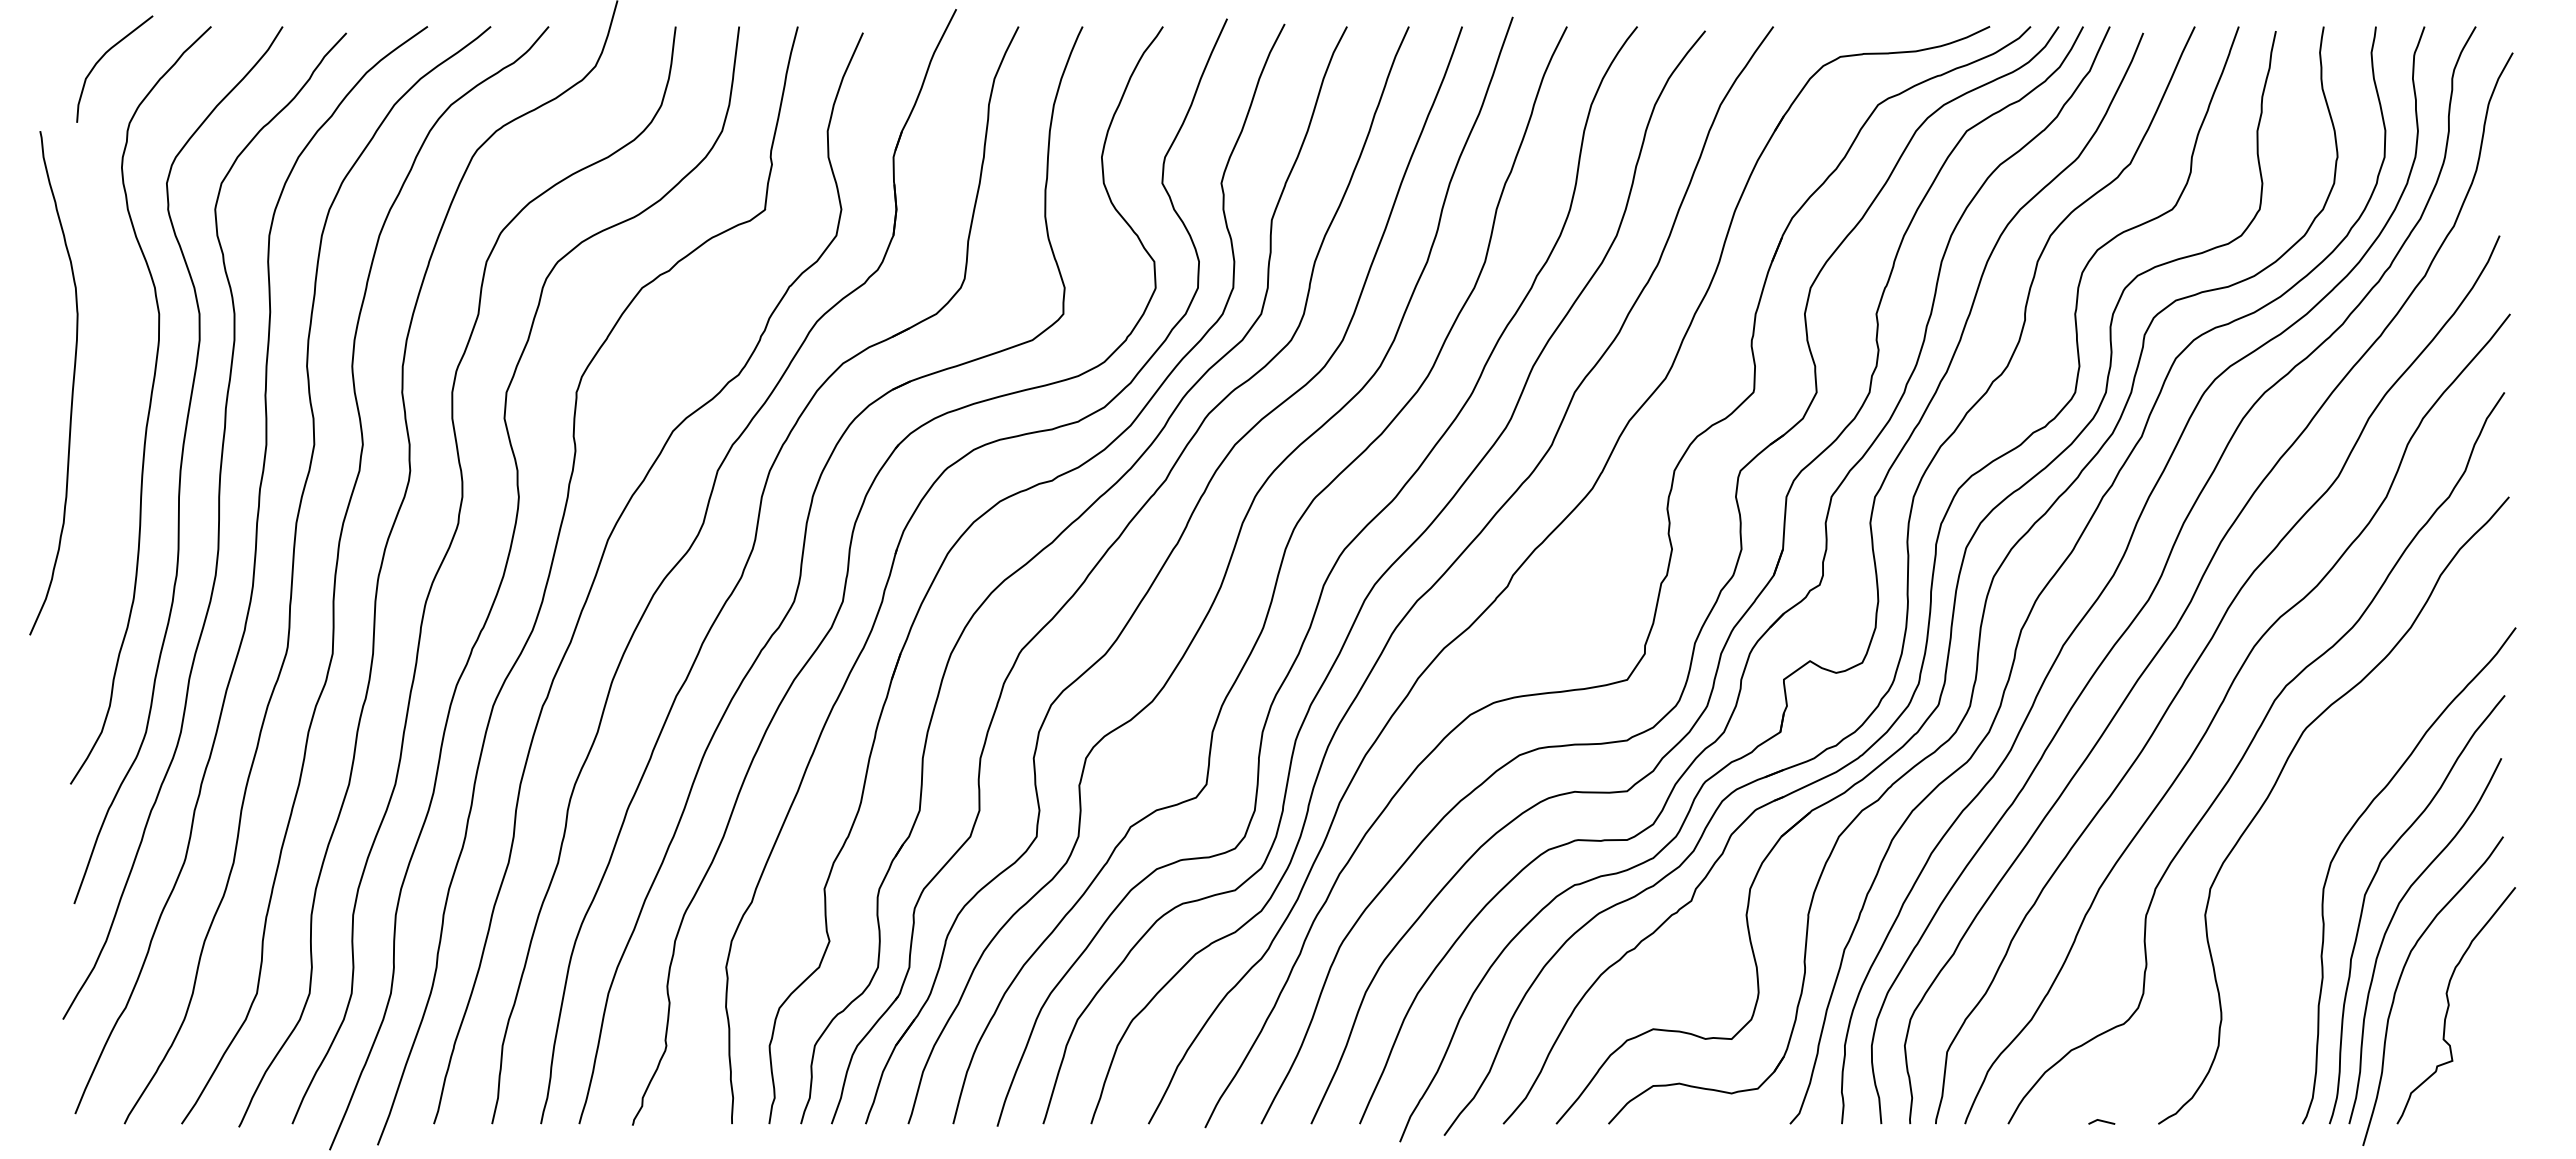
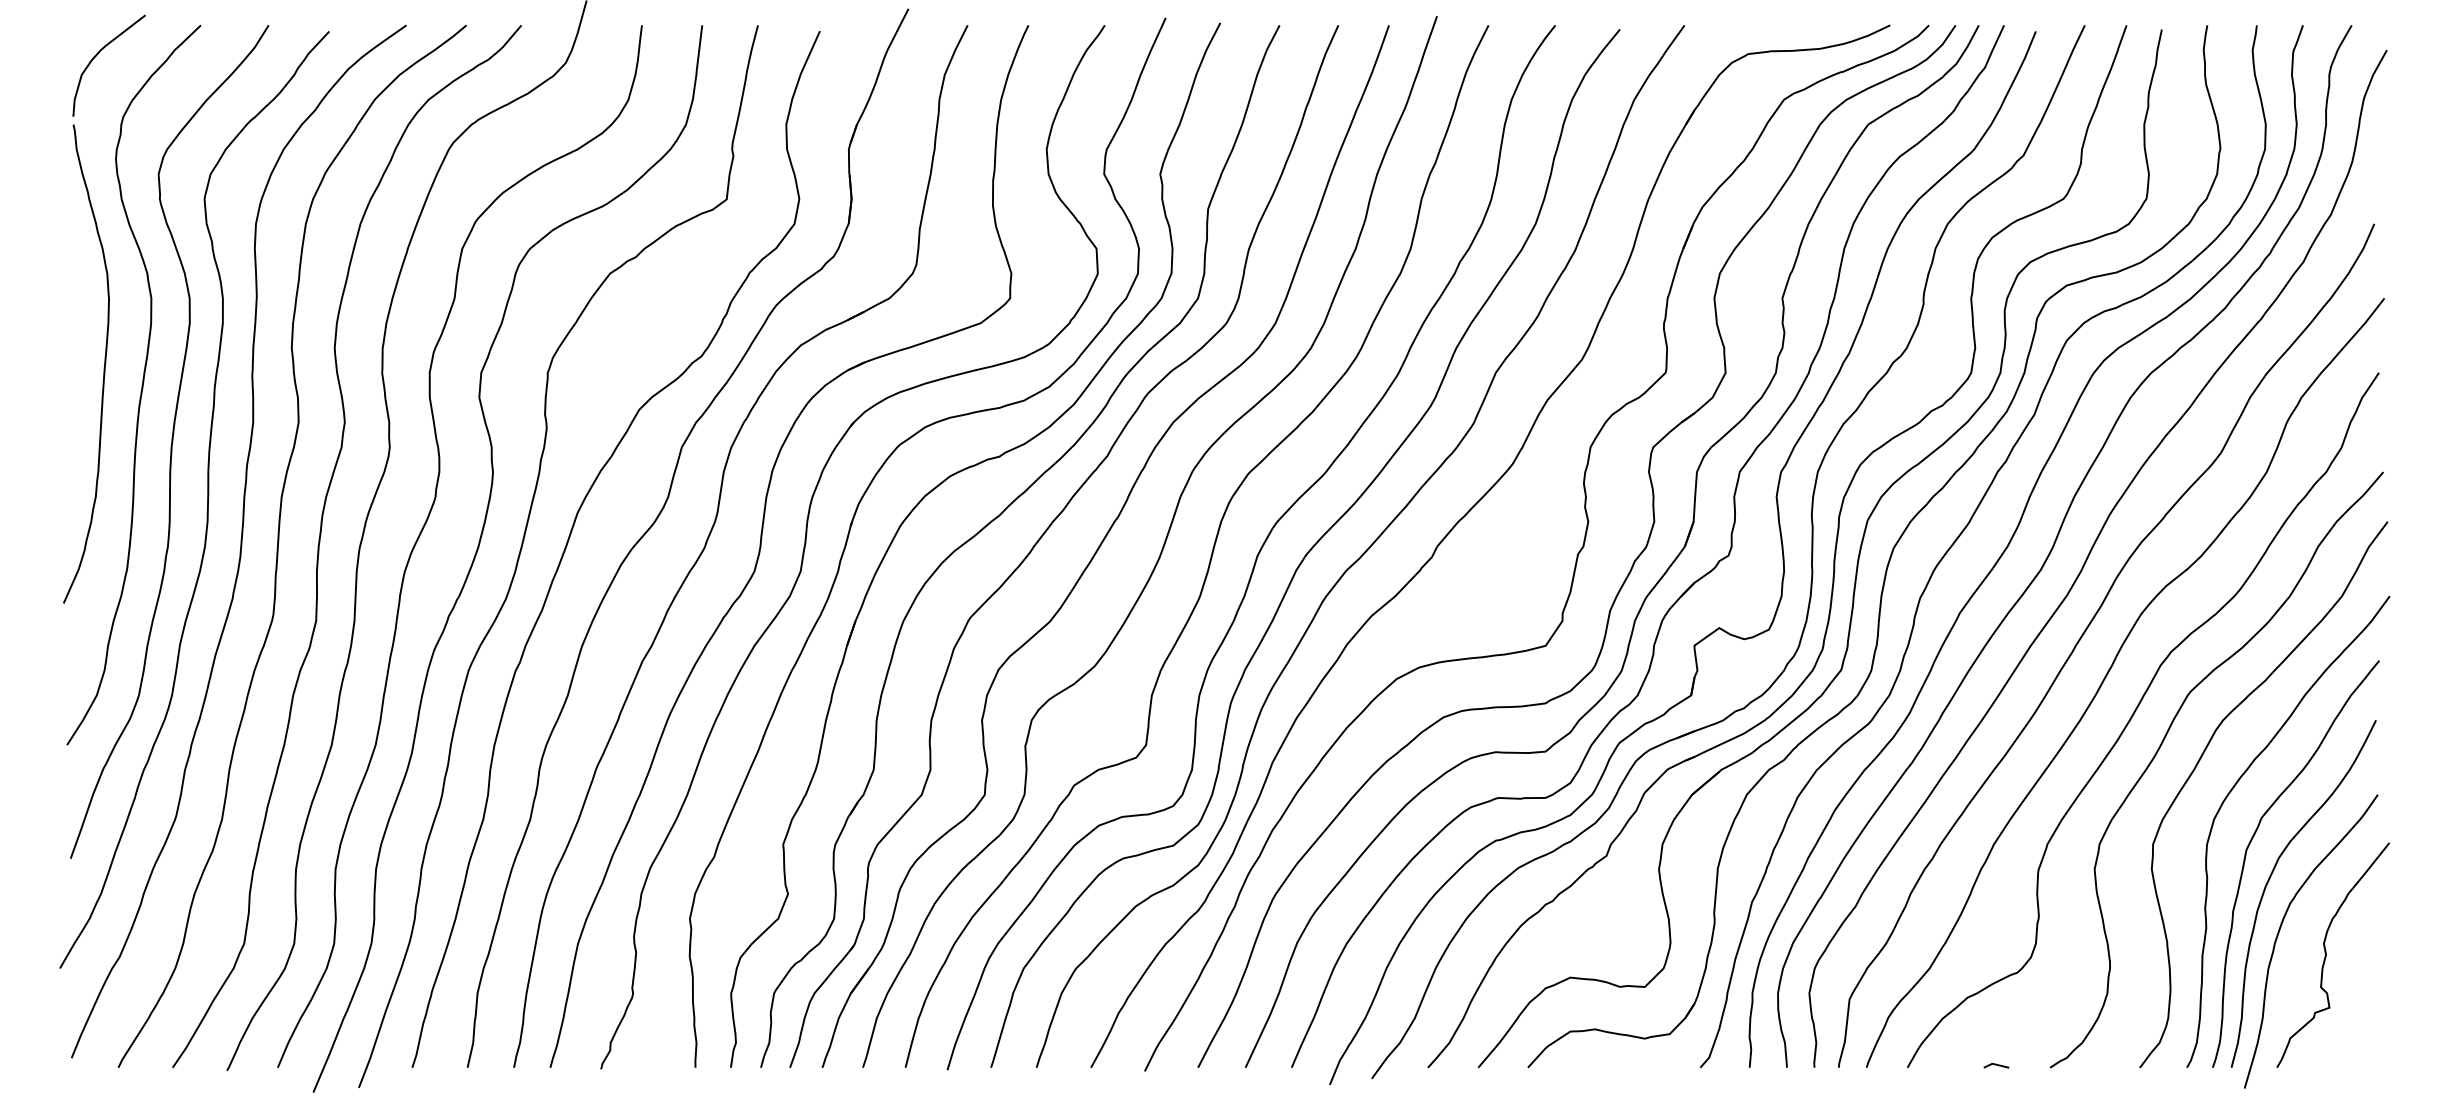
curve: (72, 383) -> (104, 364), moved
curve: (2318, 797) -> (2202, 757), added

